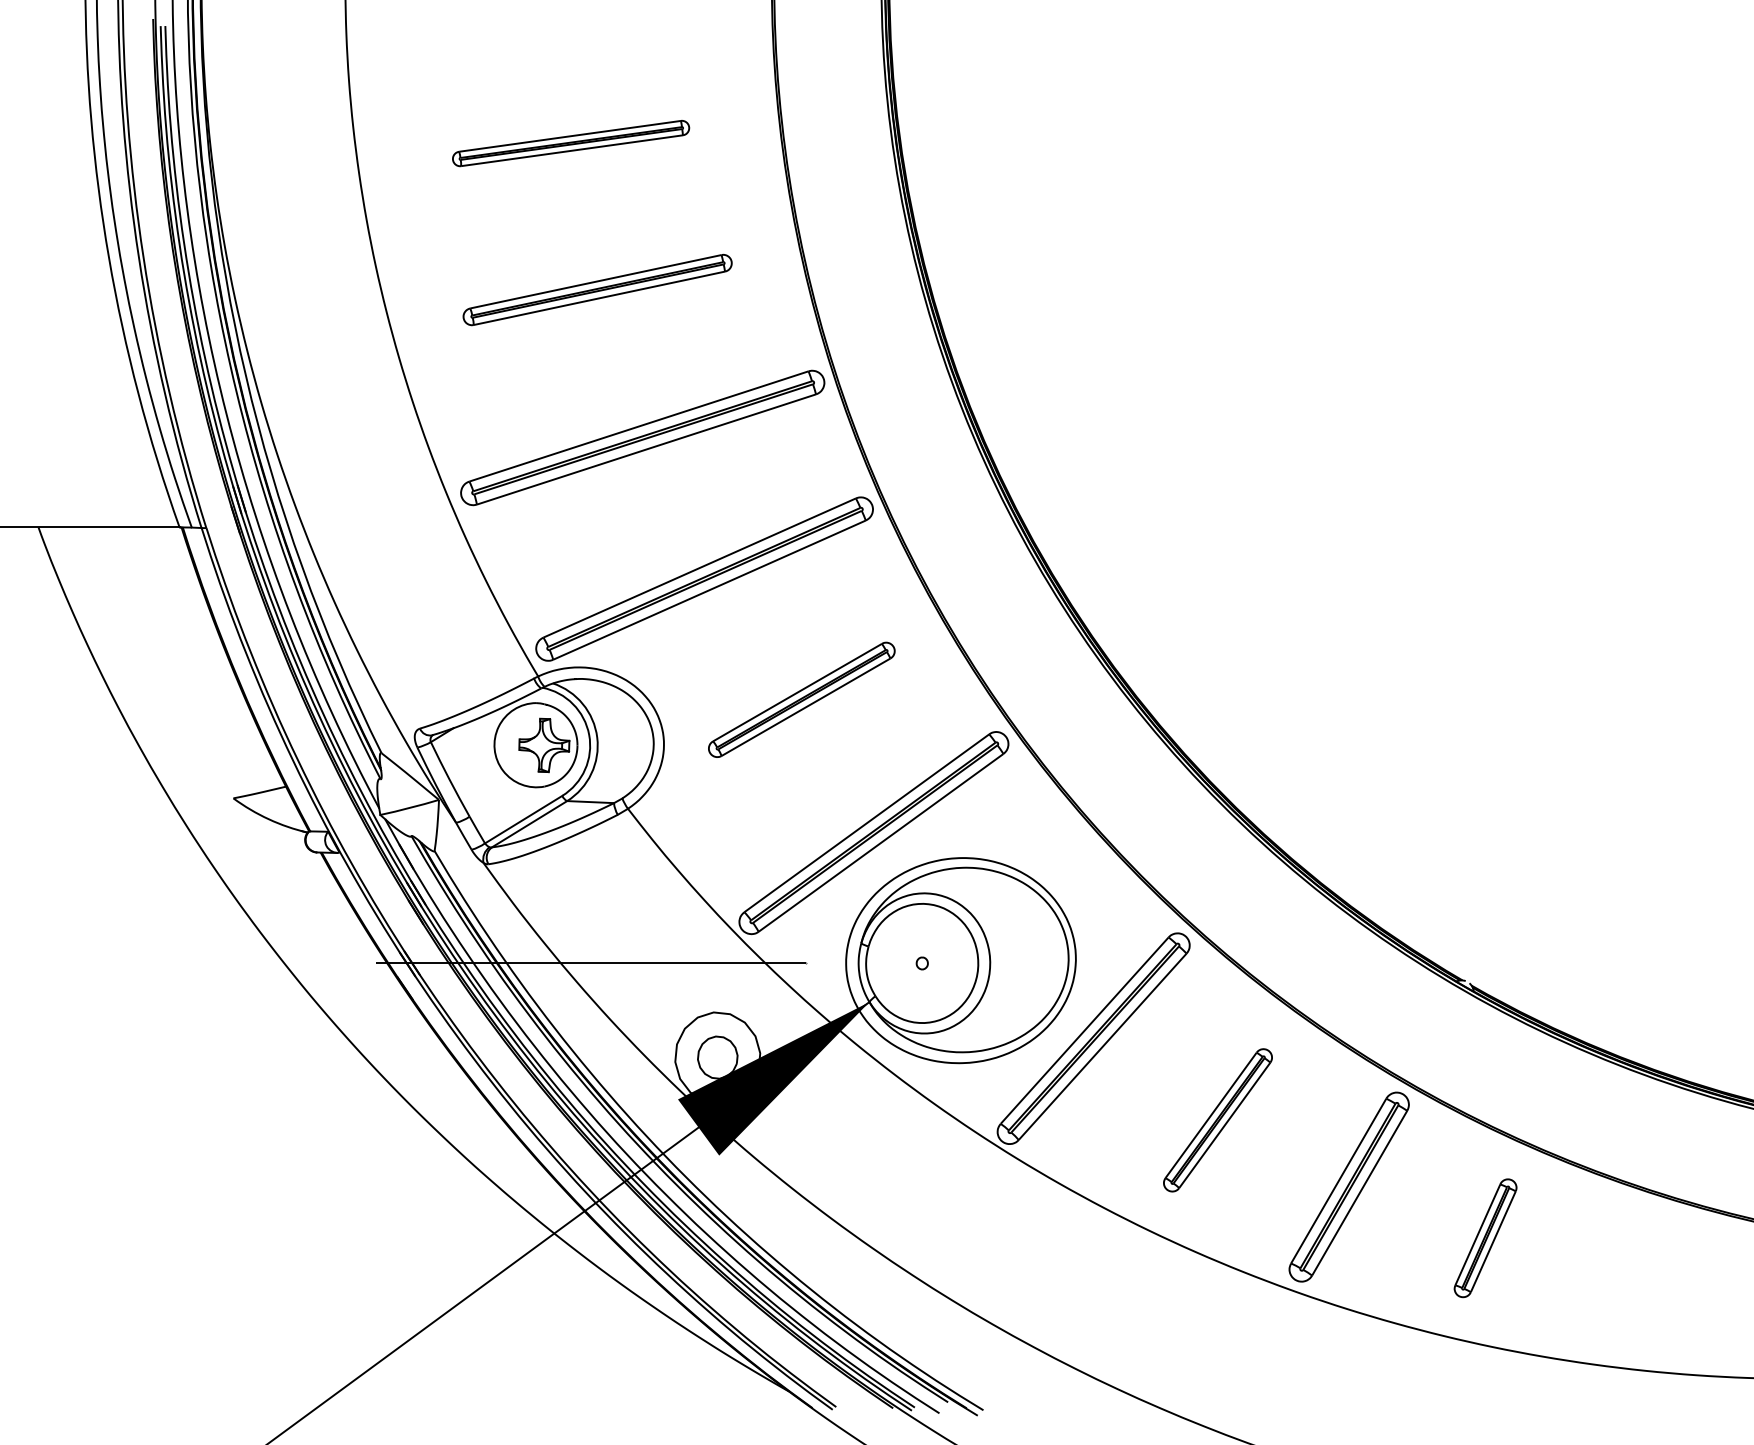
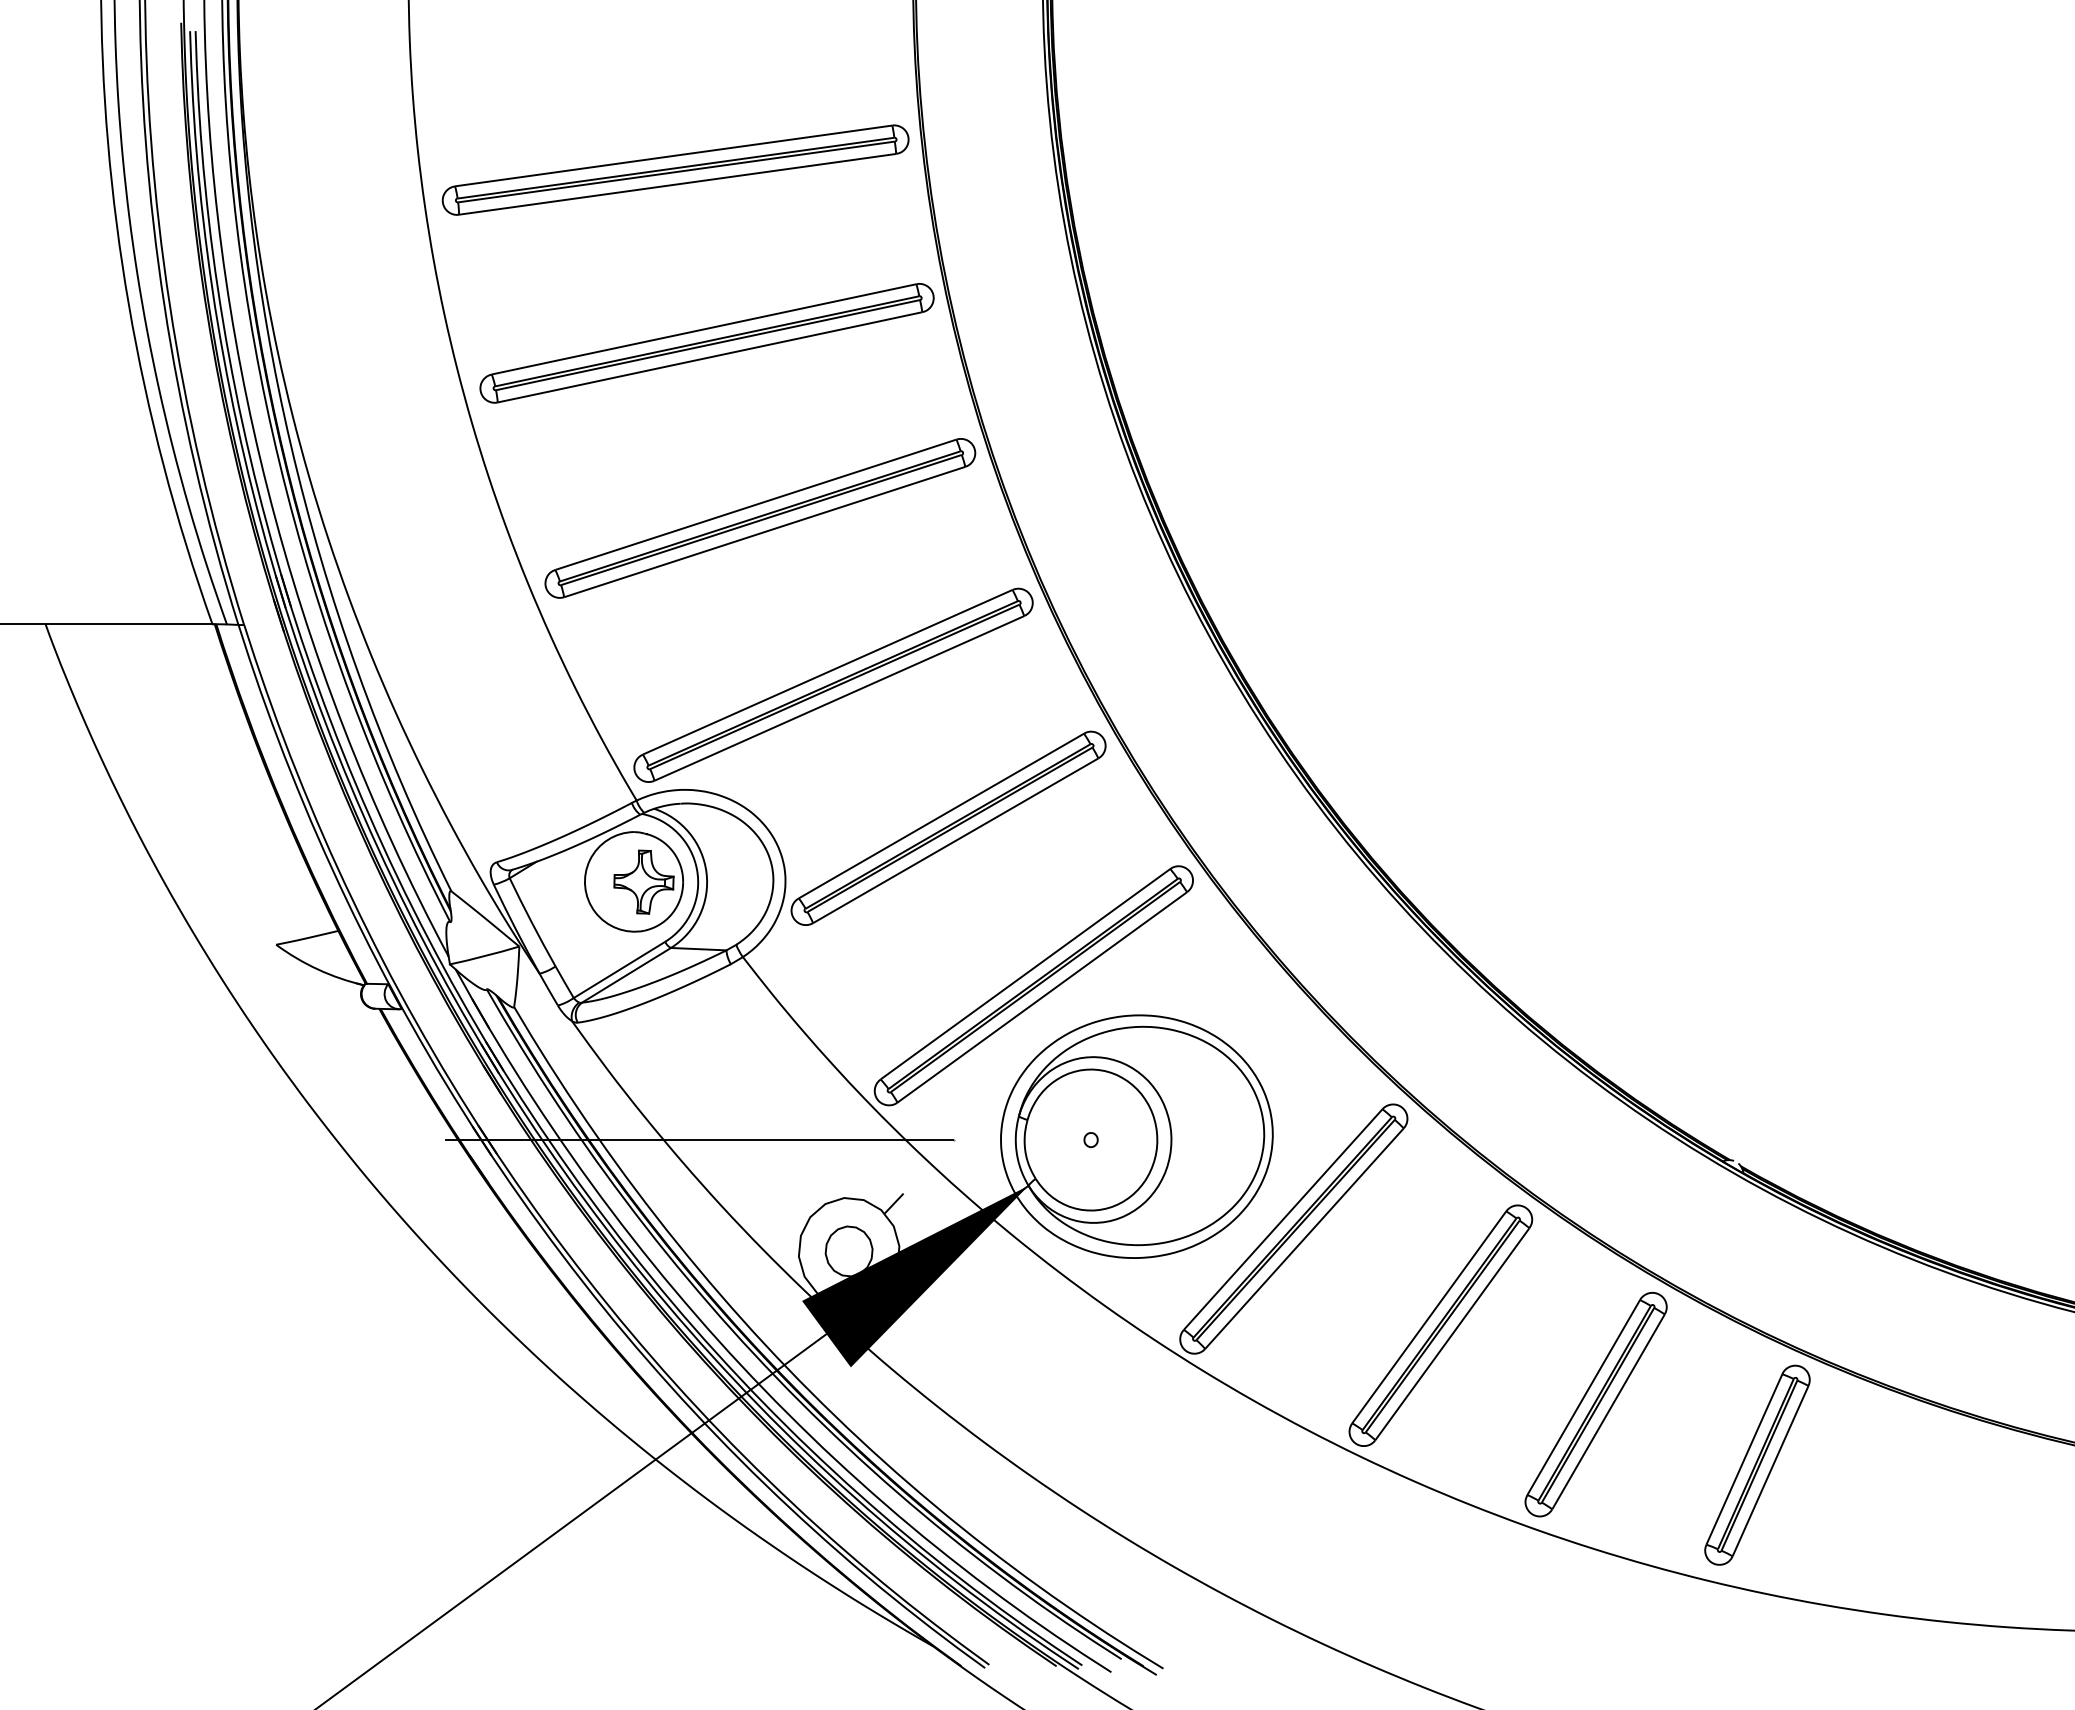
part: (571, 143) -> (675, 169), size x1.67
part: (597, 290) -> (706, 343), size x1.43
part: (801, 699) -> (948, 827), size x1.43
line: (755, 1017) -> (893, 1203), added
part: (1217, 1120) -> (1440, 1325), size x1.43
part: (1485, 1237) -> (1757, 1464), size x1.43

